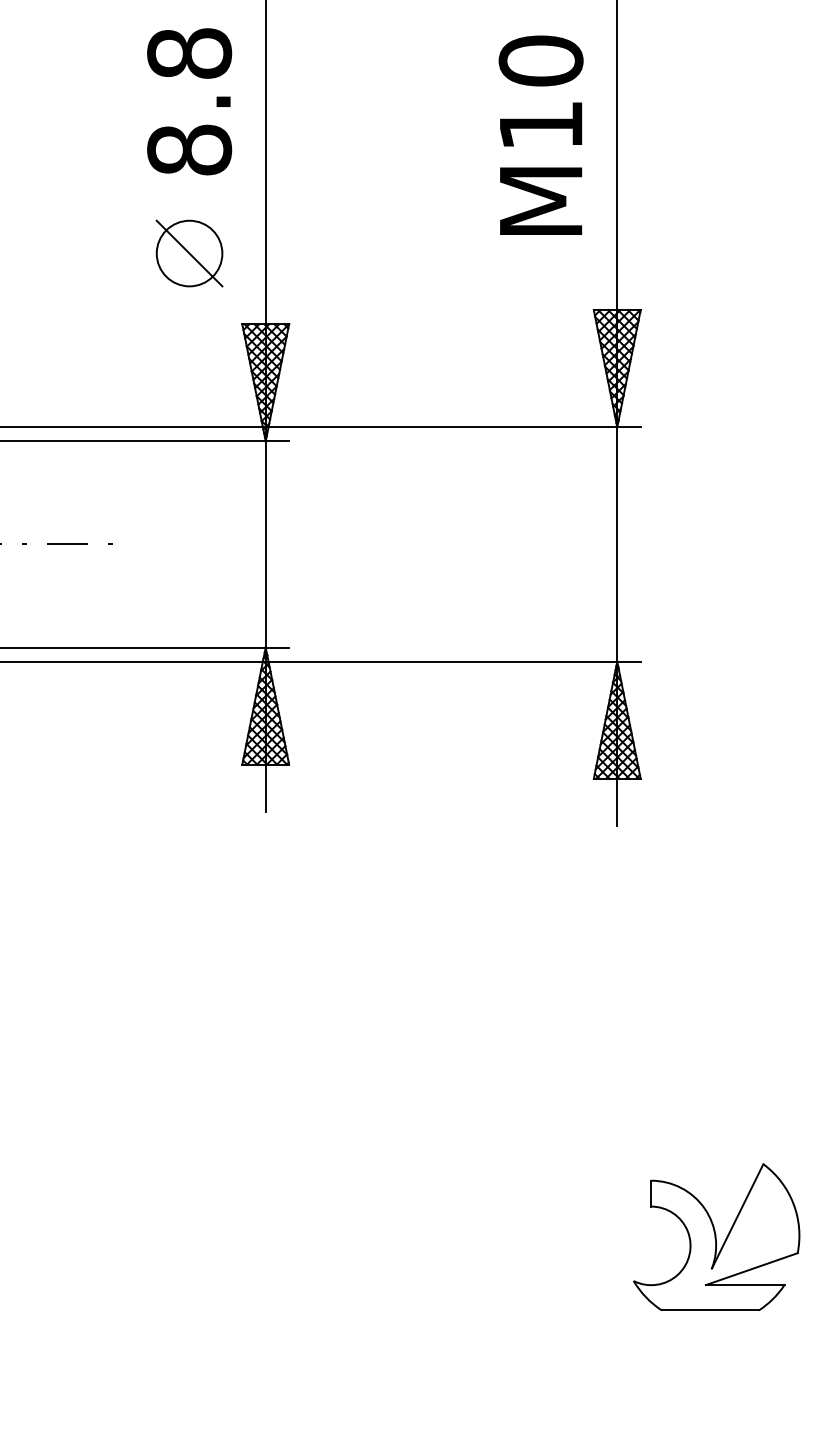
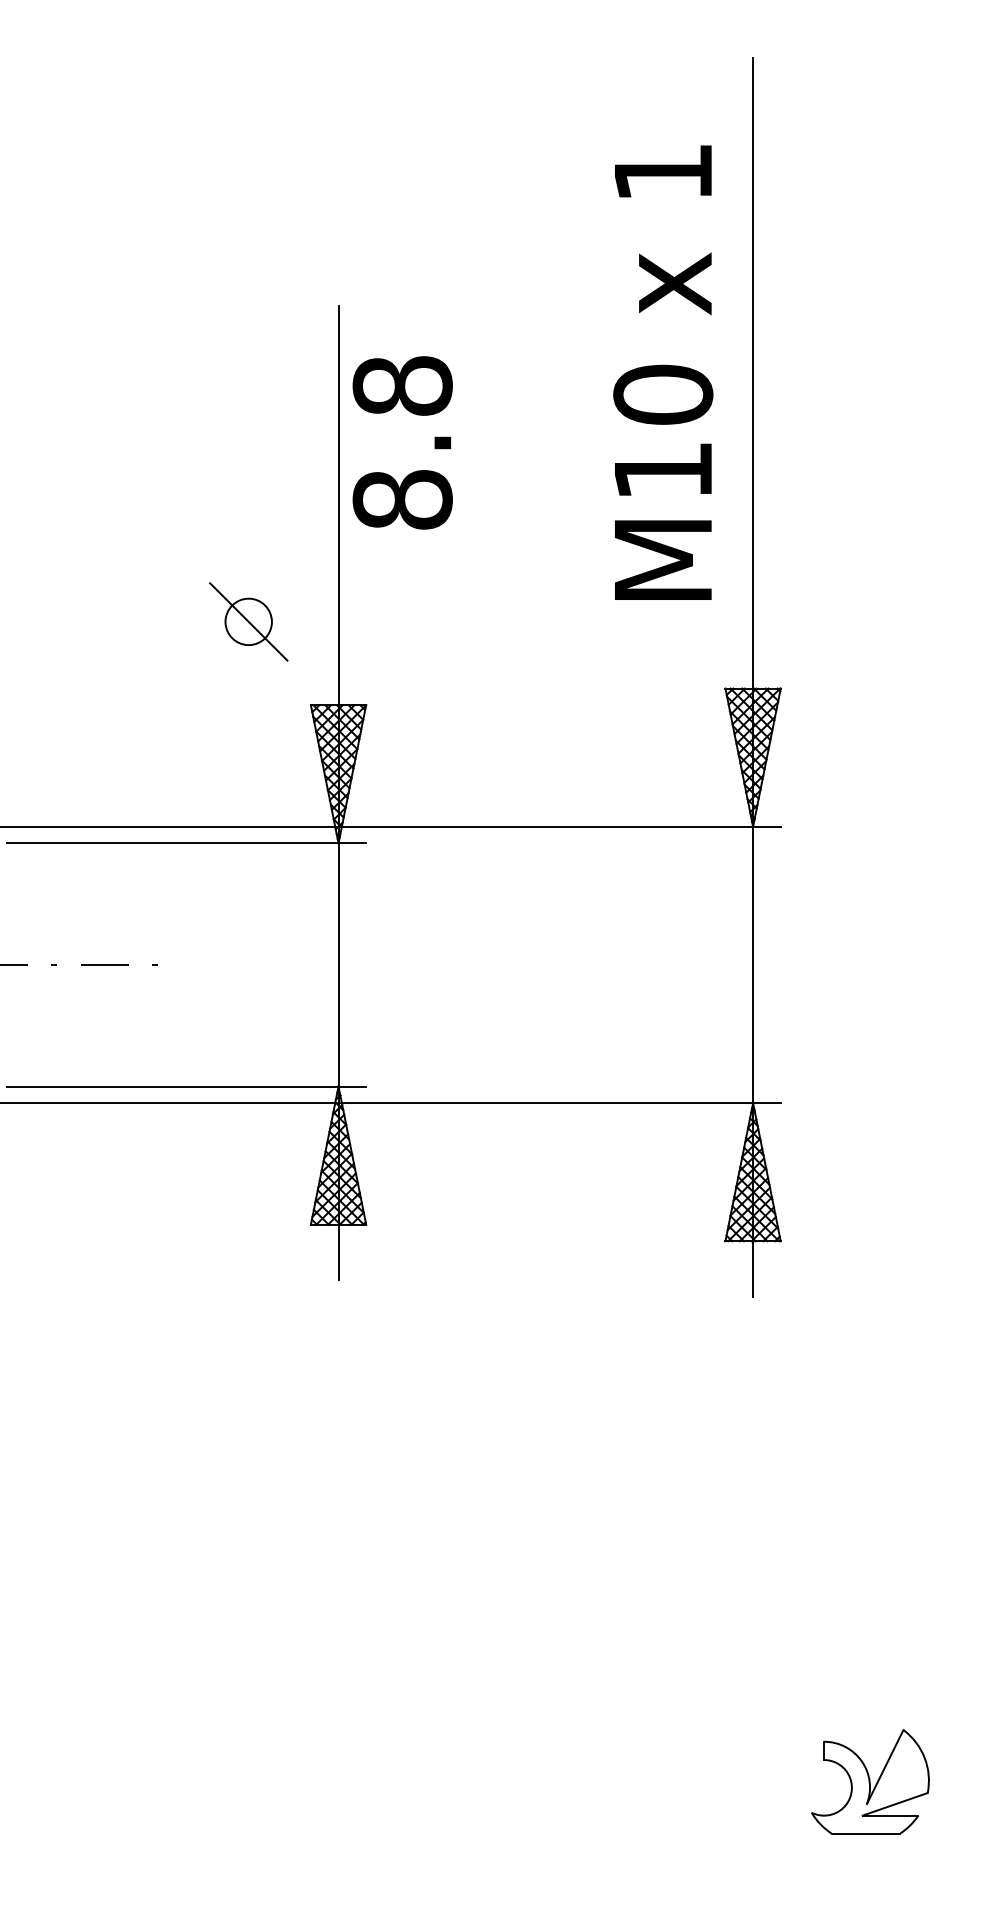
text: (189, 101) -> (402, 442), moved
circle: (189, 253) -> (248, 621), size x0.6
part: (716, 1236) -> (870, 1781), size x0.6

